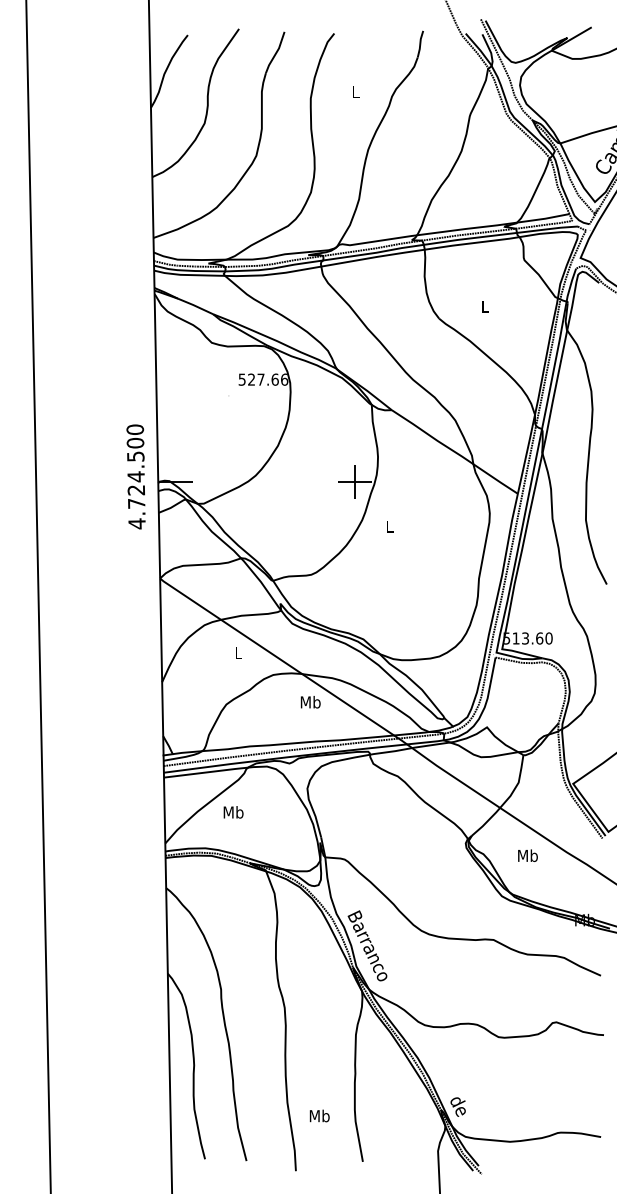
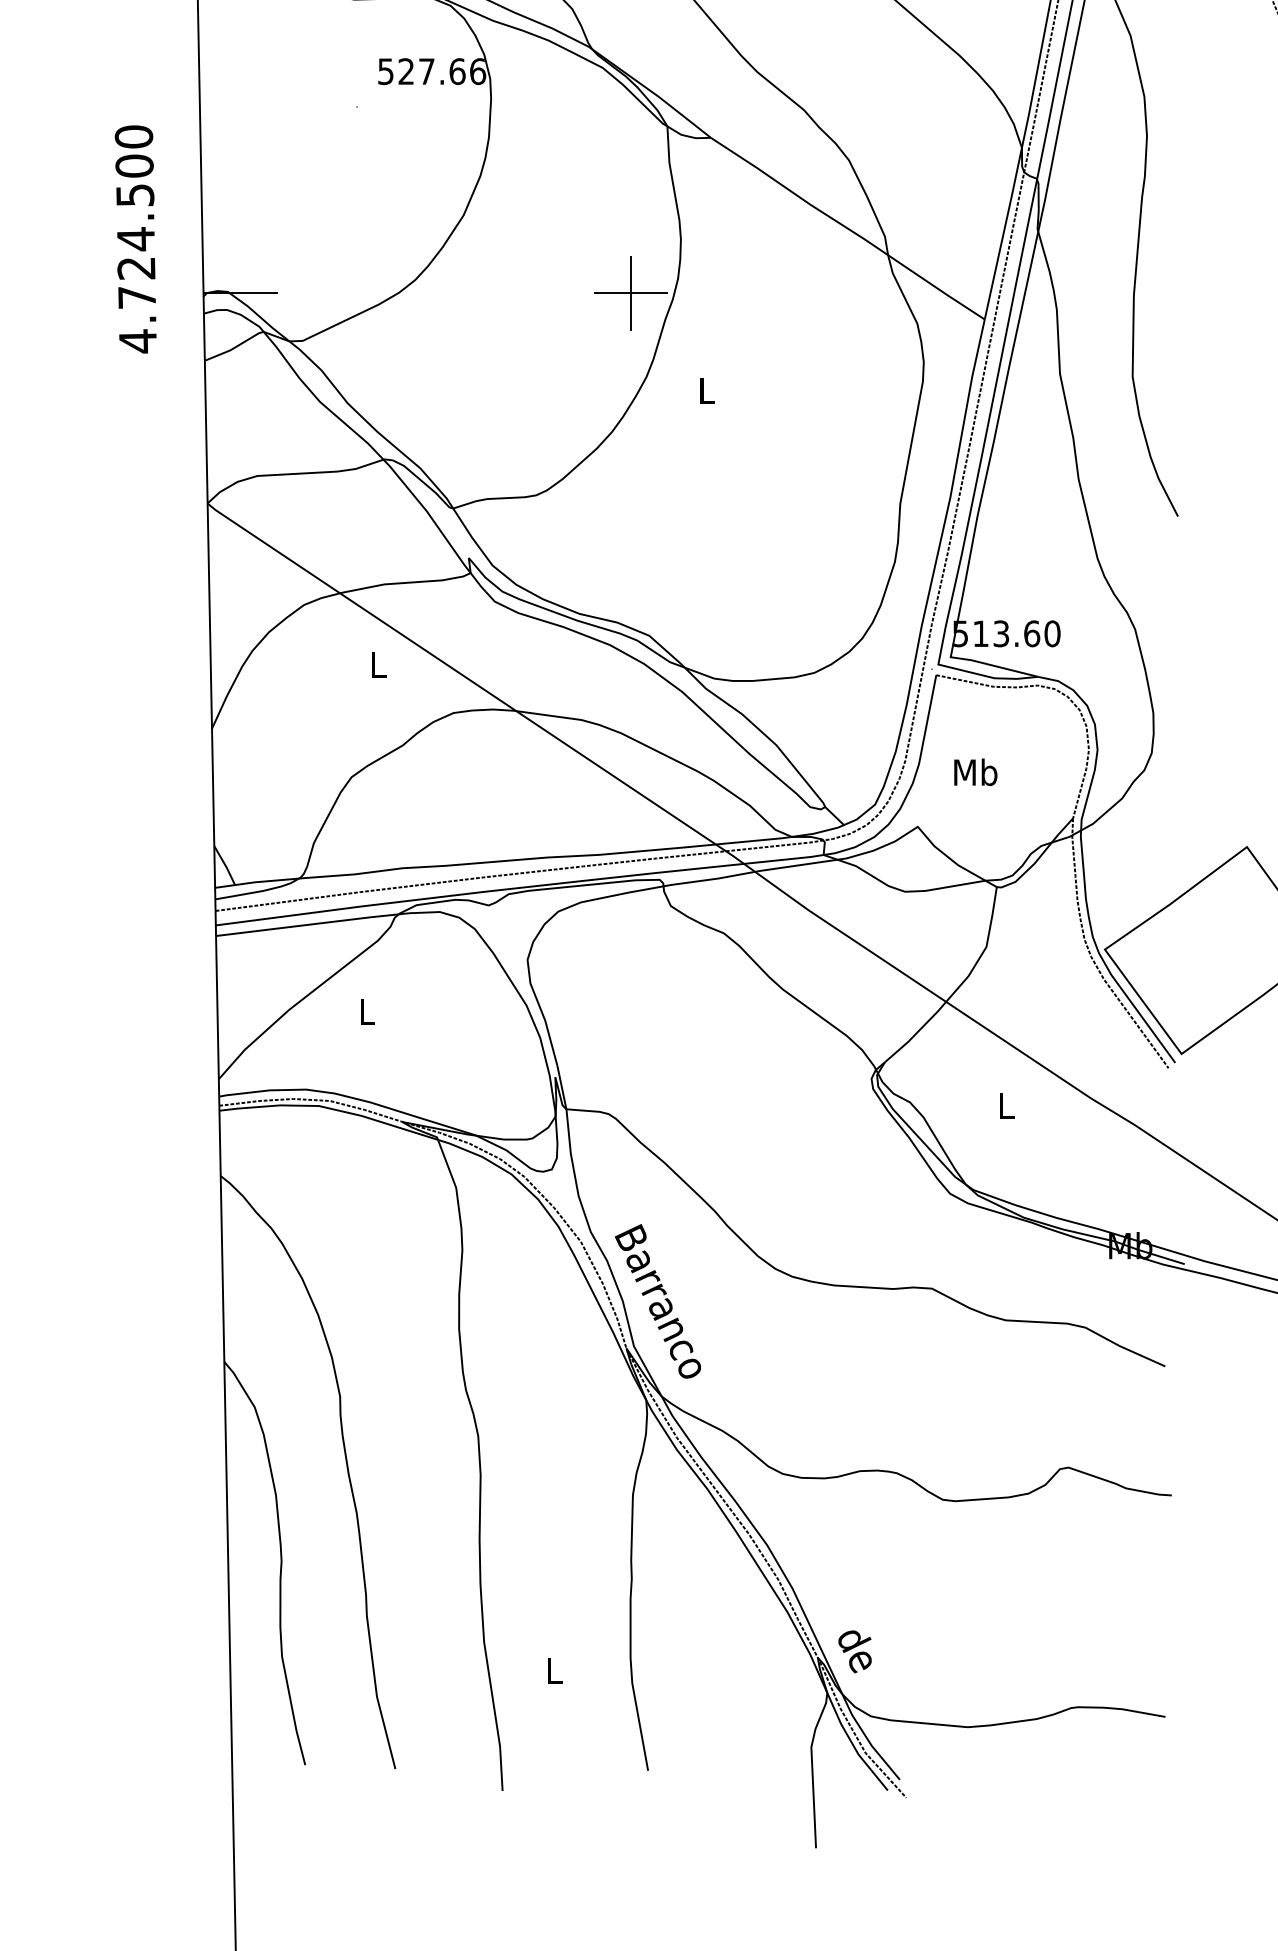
text: (135, 476) -> (134, 238), moved
text: (310, 702) -> (975, 772), moved
text: (233, 812) -> (366, 1011), Mb -> L
text: (527, 855) -> (1005, 1105), Mb -> L
text: (319, 1115) -> (553, 1670), Mb -> L

